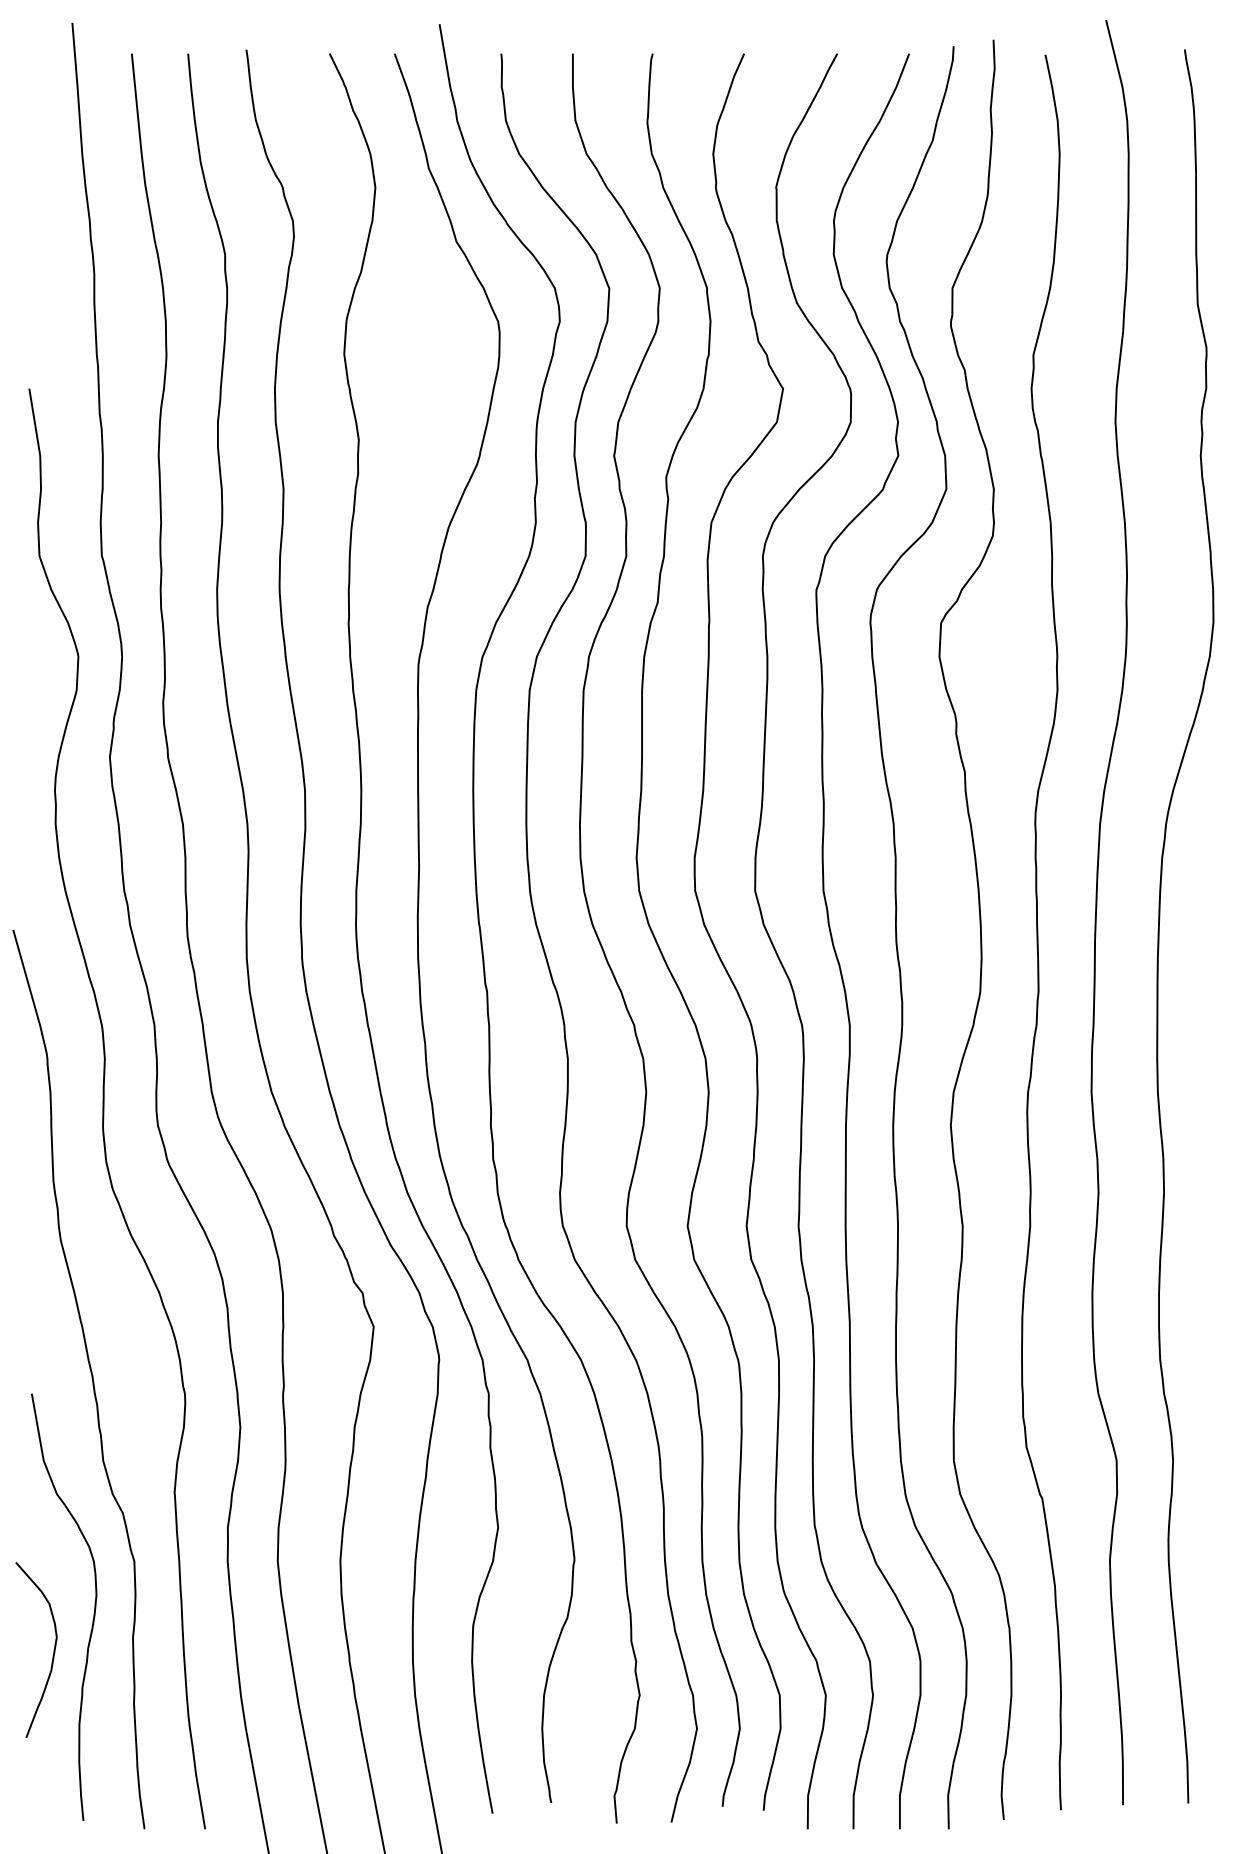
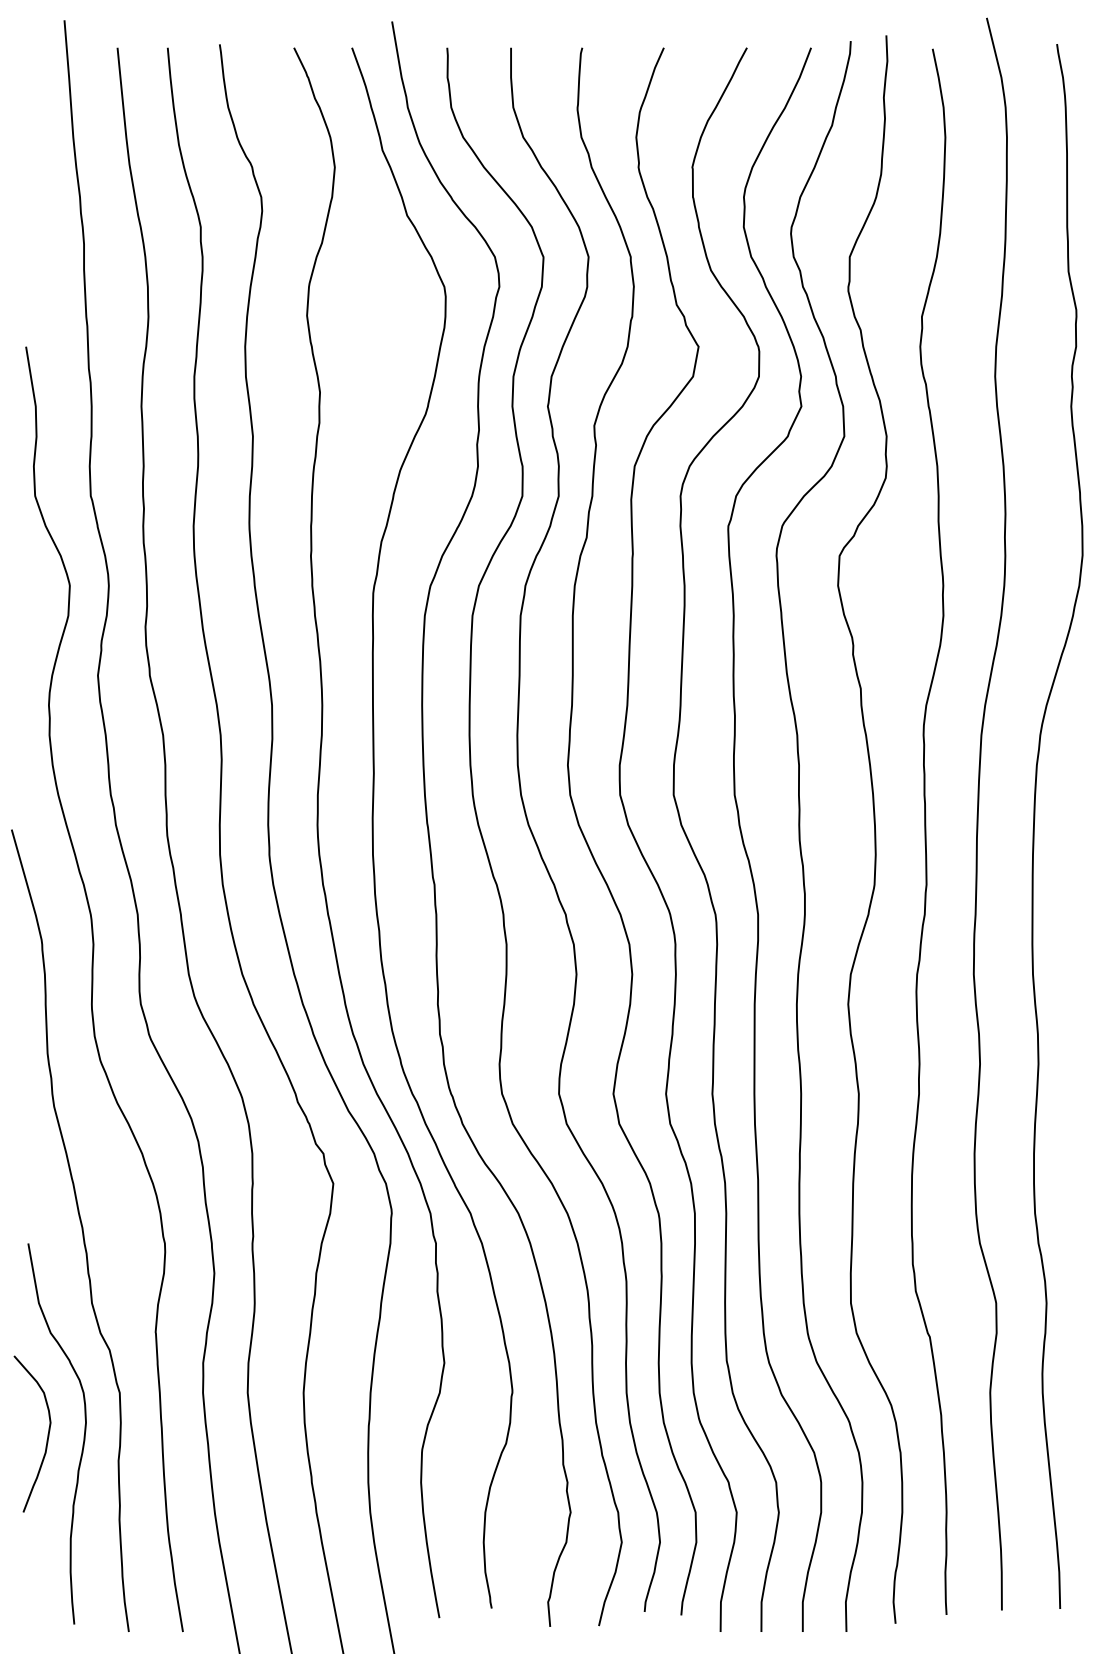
curve: (53, 1649) -> (47, 1433), moved

